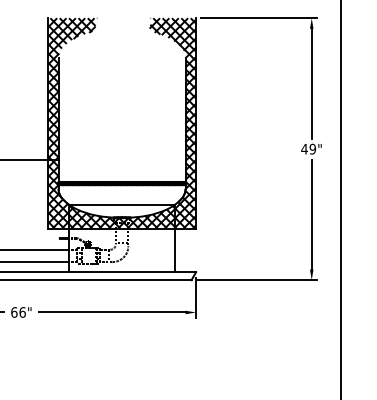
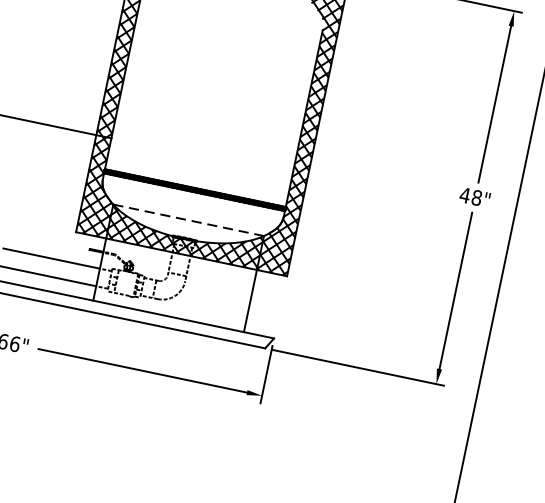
text: (312, 149) -> (476, 198), 49" -> 48"
line: (122, 204) -> (189, 220), solid -> dashed

